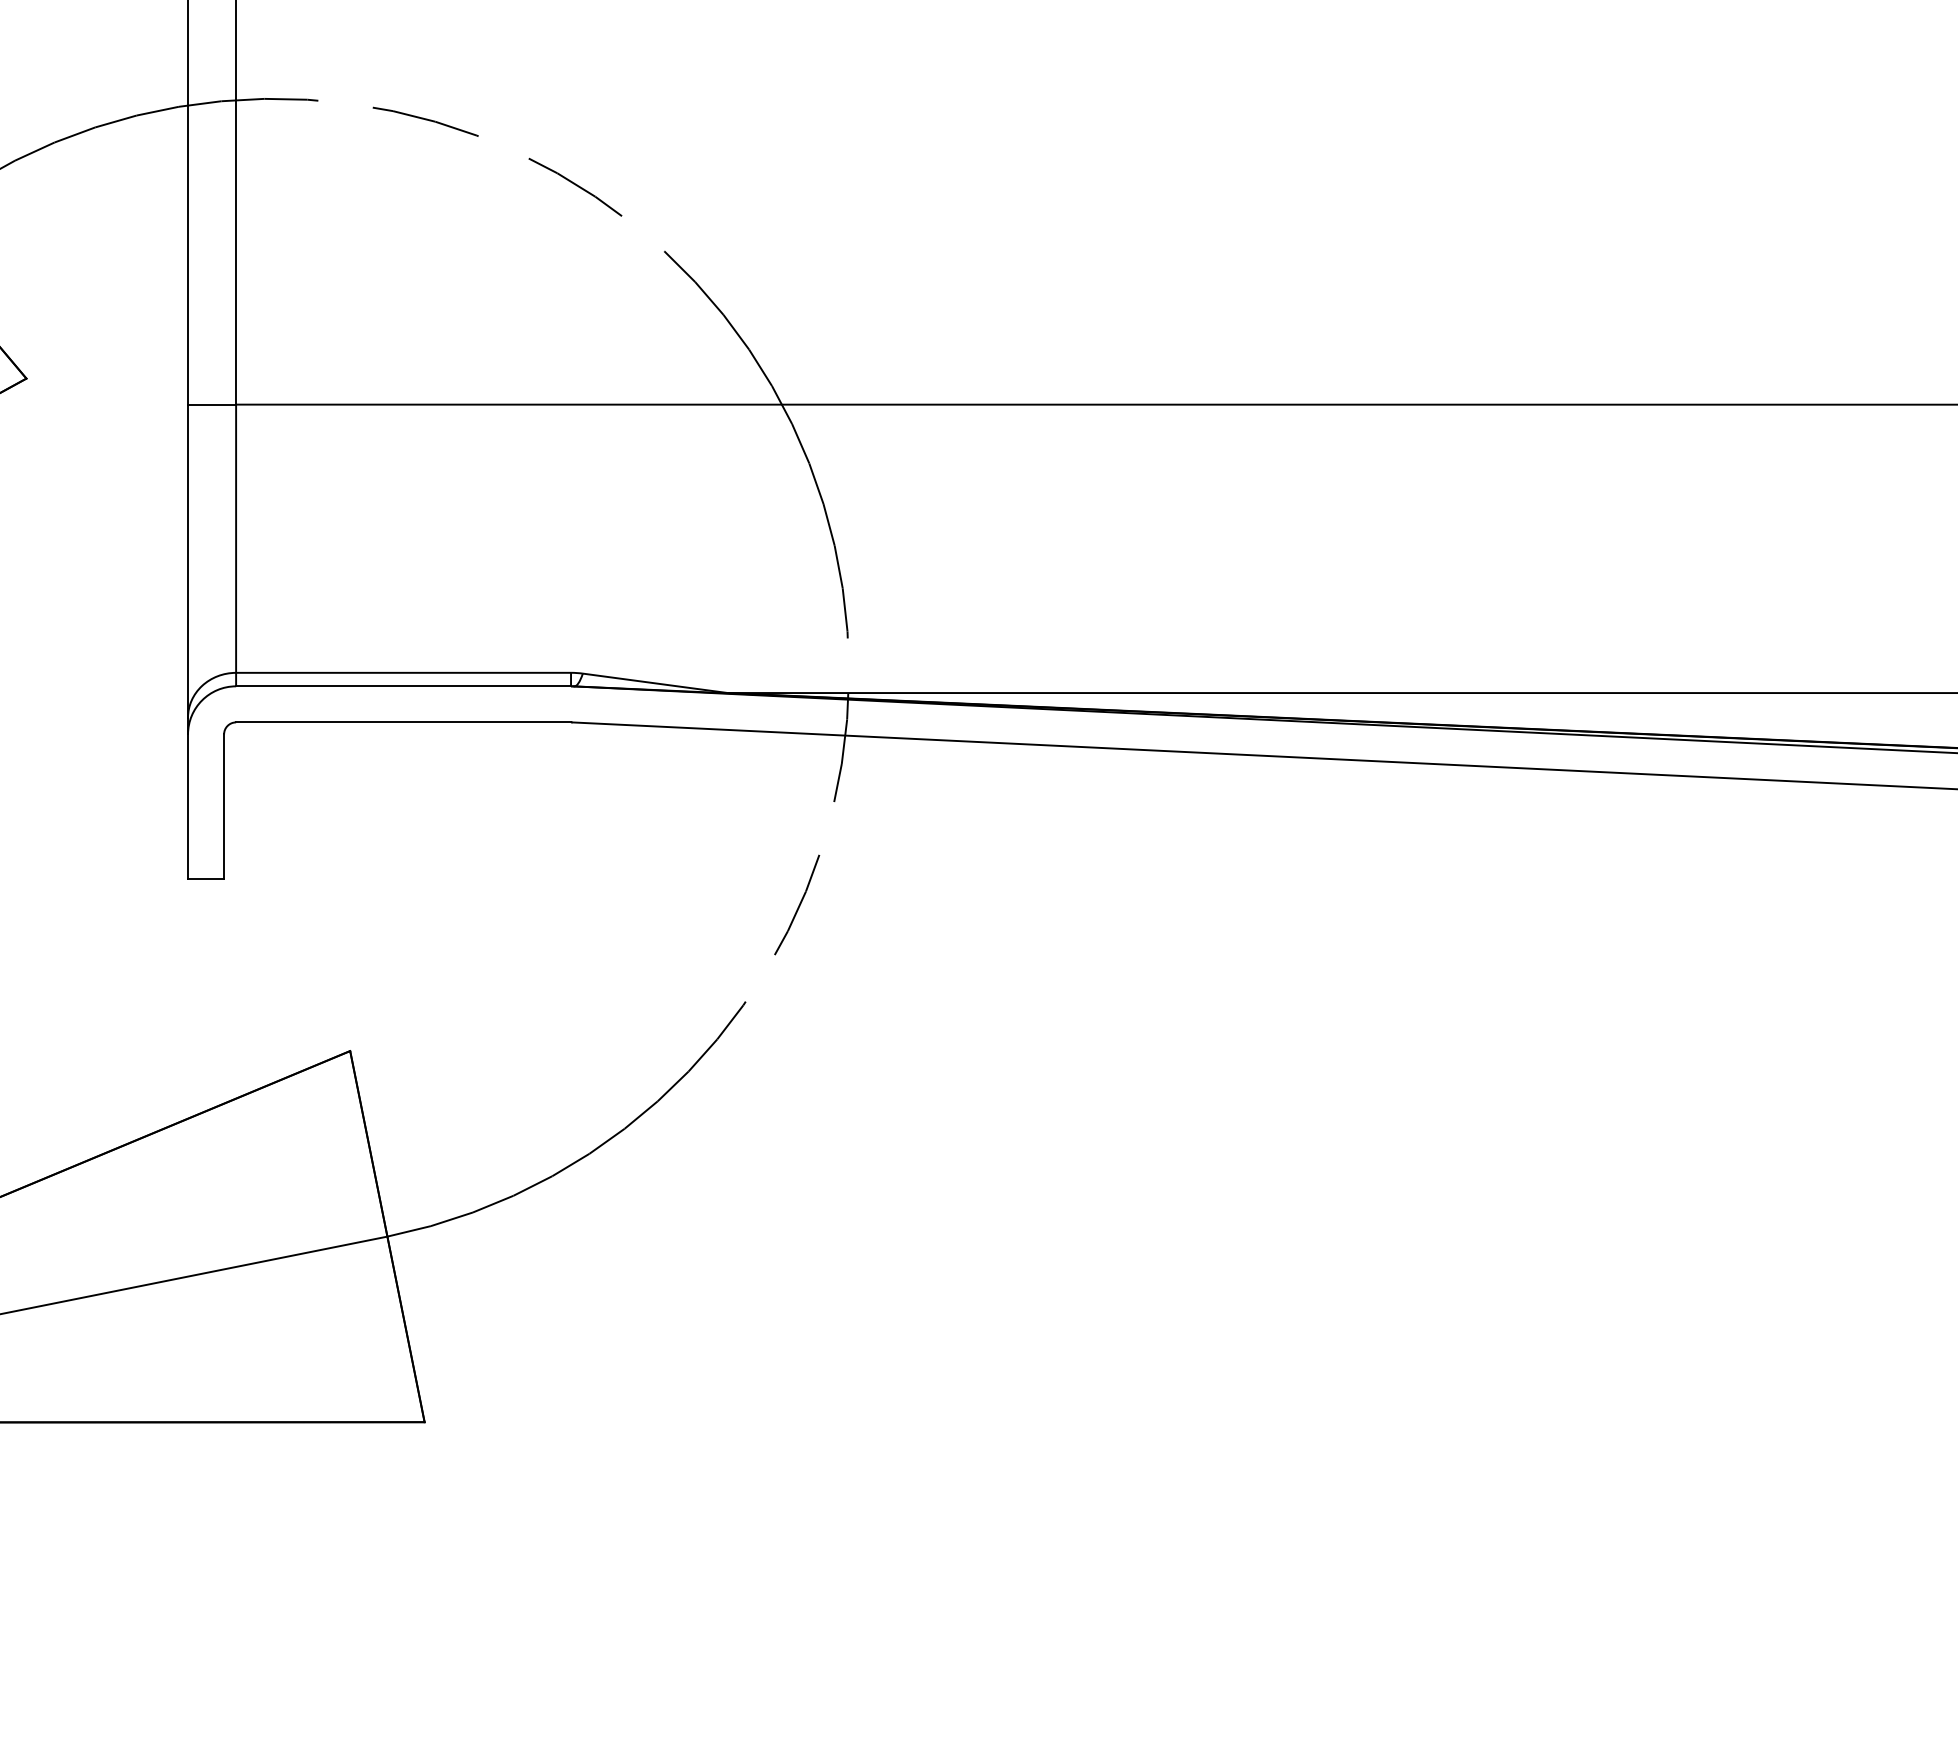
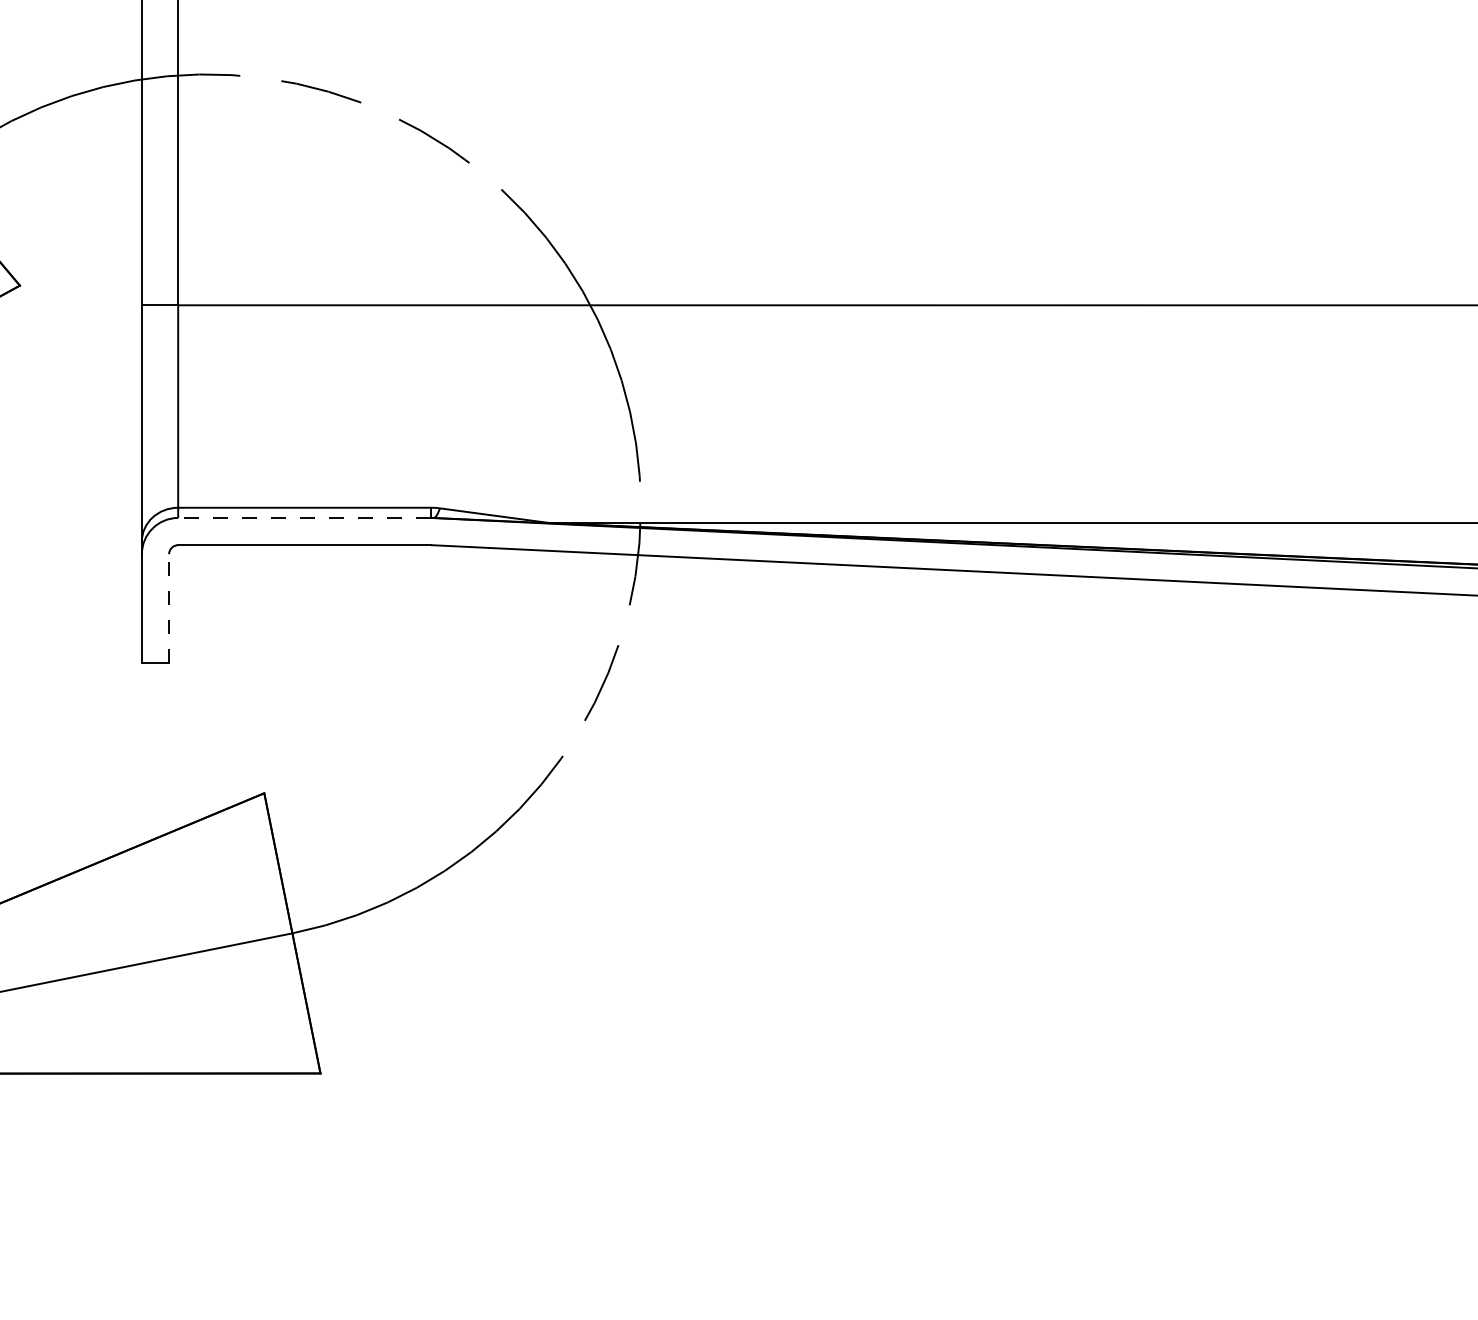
line: (403, 686) -> (304, 518), solid -> dashed
line: (224, 806) -> (169, 608), solid -> dashed

